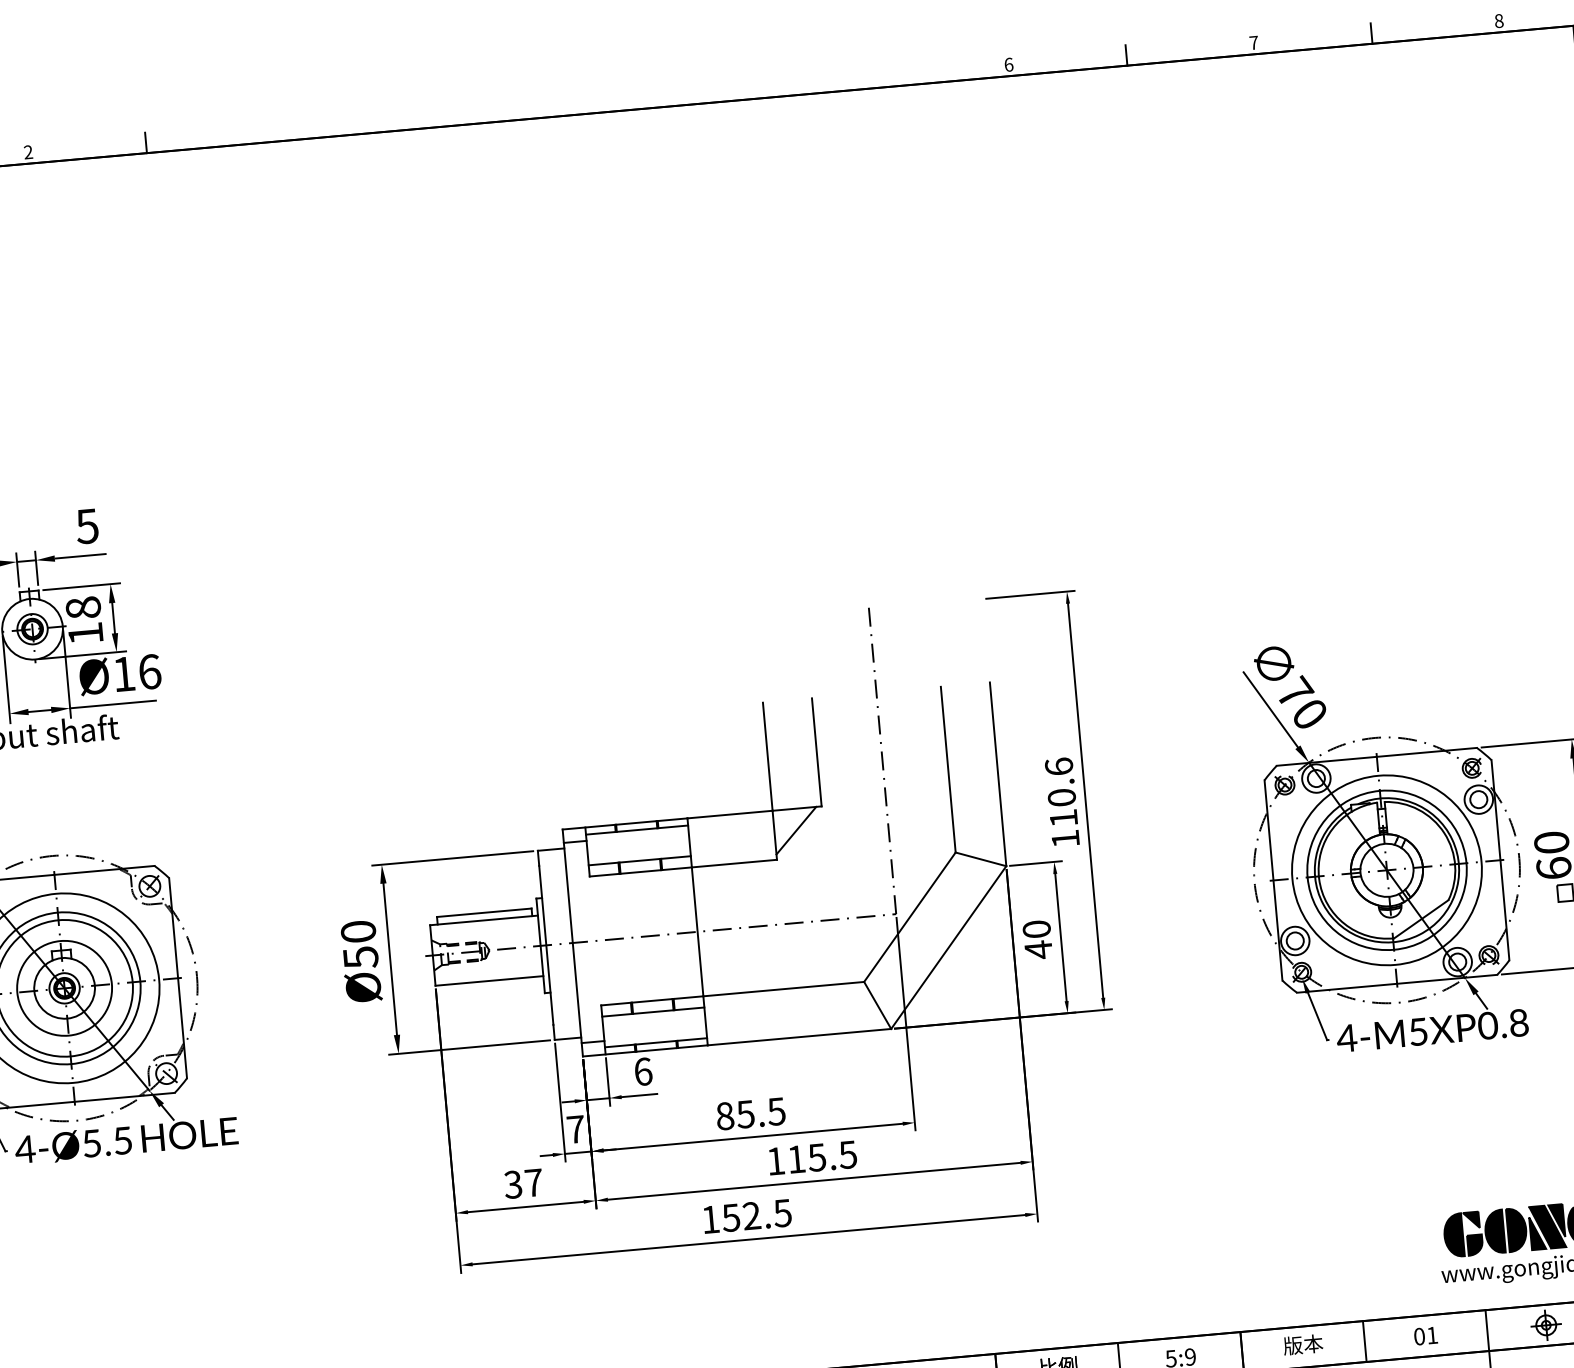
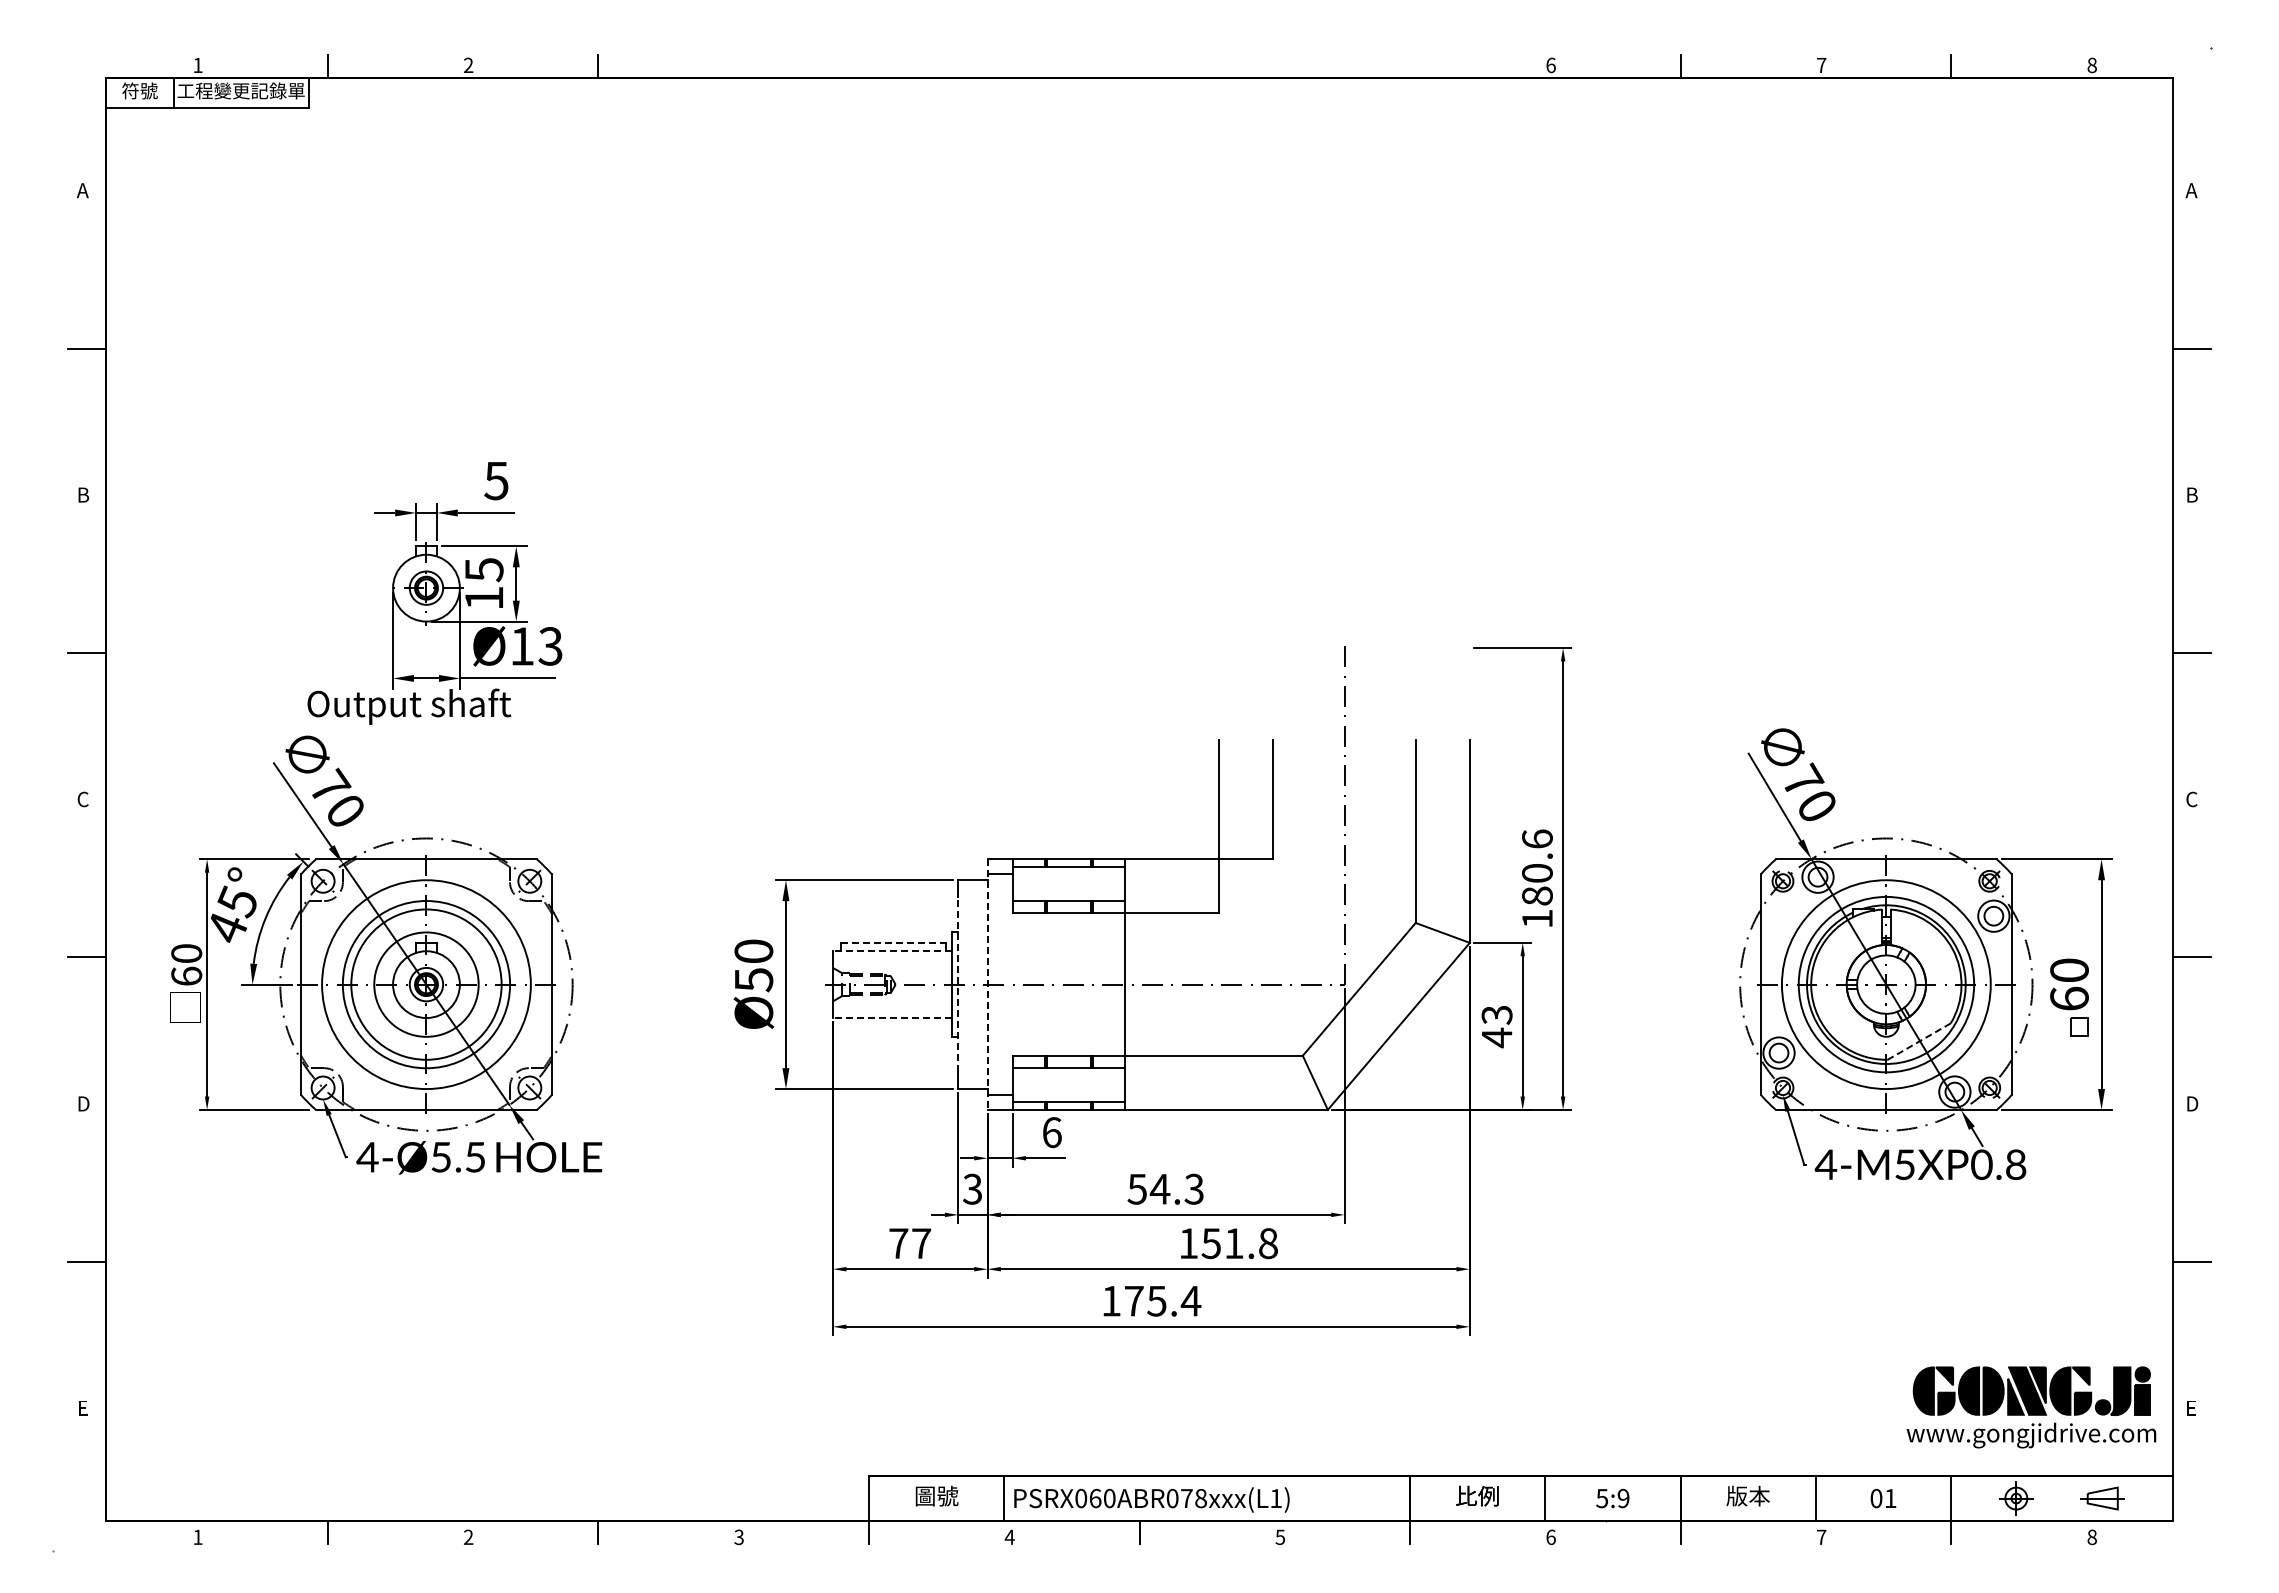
text: (83, 608) -> (484, 570), 18 -> 15
text: (149, 672) -> (550, 646), Ø16 -> Ø13
text: (1063, 817) -> (1537, 895), 110.6 -> 180.6
line: (796, 830) -> (1243, 883), removed
line: (485, 912) -> (894, 942), solid -> dashed
line: (484, 920) -> (892, 951), solid -> dashed
line: (1420, 920) -> (1918, 1042), solid -> dashed
text: (1036, 928) -> (1496, 1014), 40 -> 43
line: (572, 943) -> (987, 985), solid -> dashed
line: (546, 945) -> (958, 984), solid -> dashed
line: (489, 981) -> (892, 1018), solid -> dashed
text: (750, 1113) -> (1165, 1188), 85.5 -> 54.3
text: (575, 1128) -> (972, 1188), 7 -> 3
text: (821, 1157) -> (1239, 1243), 115.5 -> 151.8
text: (513, 1184) -> (898, 1243), 37 -> 77
text: (756, 1214) -> (1162, 1300), 152.5 -> 175.4

